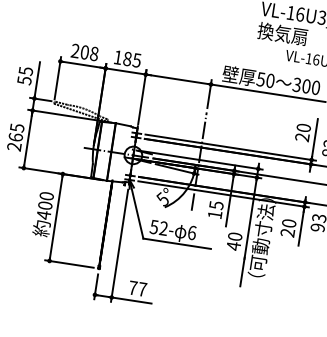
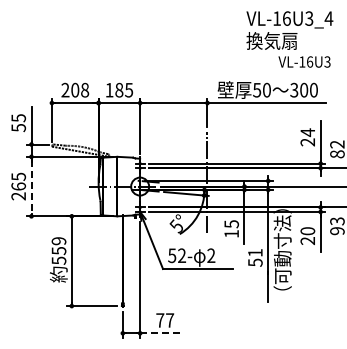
text: (303, 127) -> (307, 132), 20 -> 24
line: (28, 140) -> (31, 187), solid -> dashed
text: (44, 206) -> (58, 251), 400 -> 559
text: (192, 232) -> (211, 255), 6 -> 2
text: (234, 242) -> (255, 258), 40 -> 51
line: (131, 300) -> (160, 333), solid -> dashed

